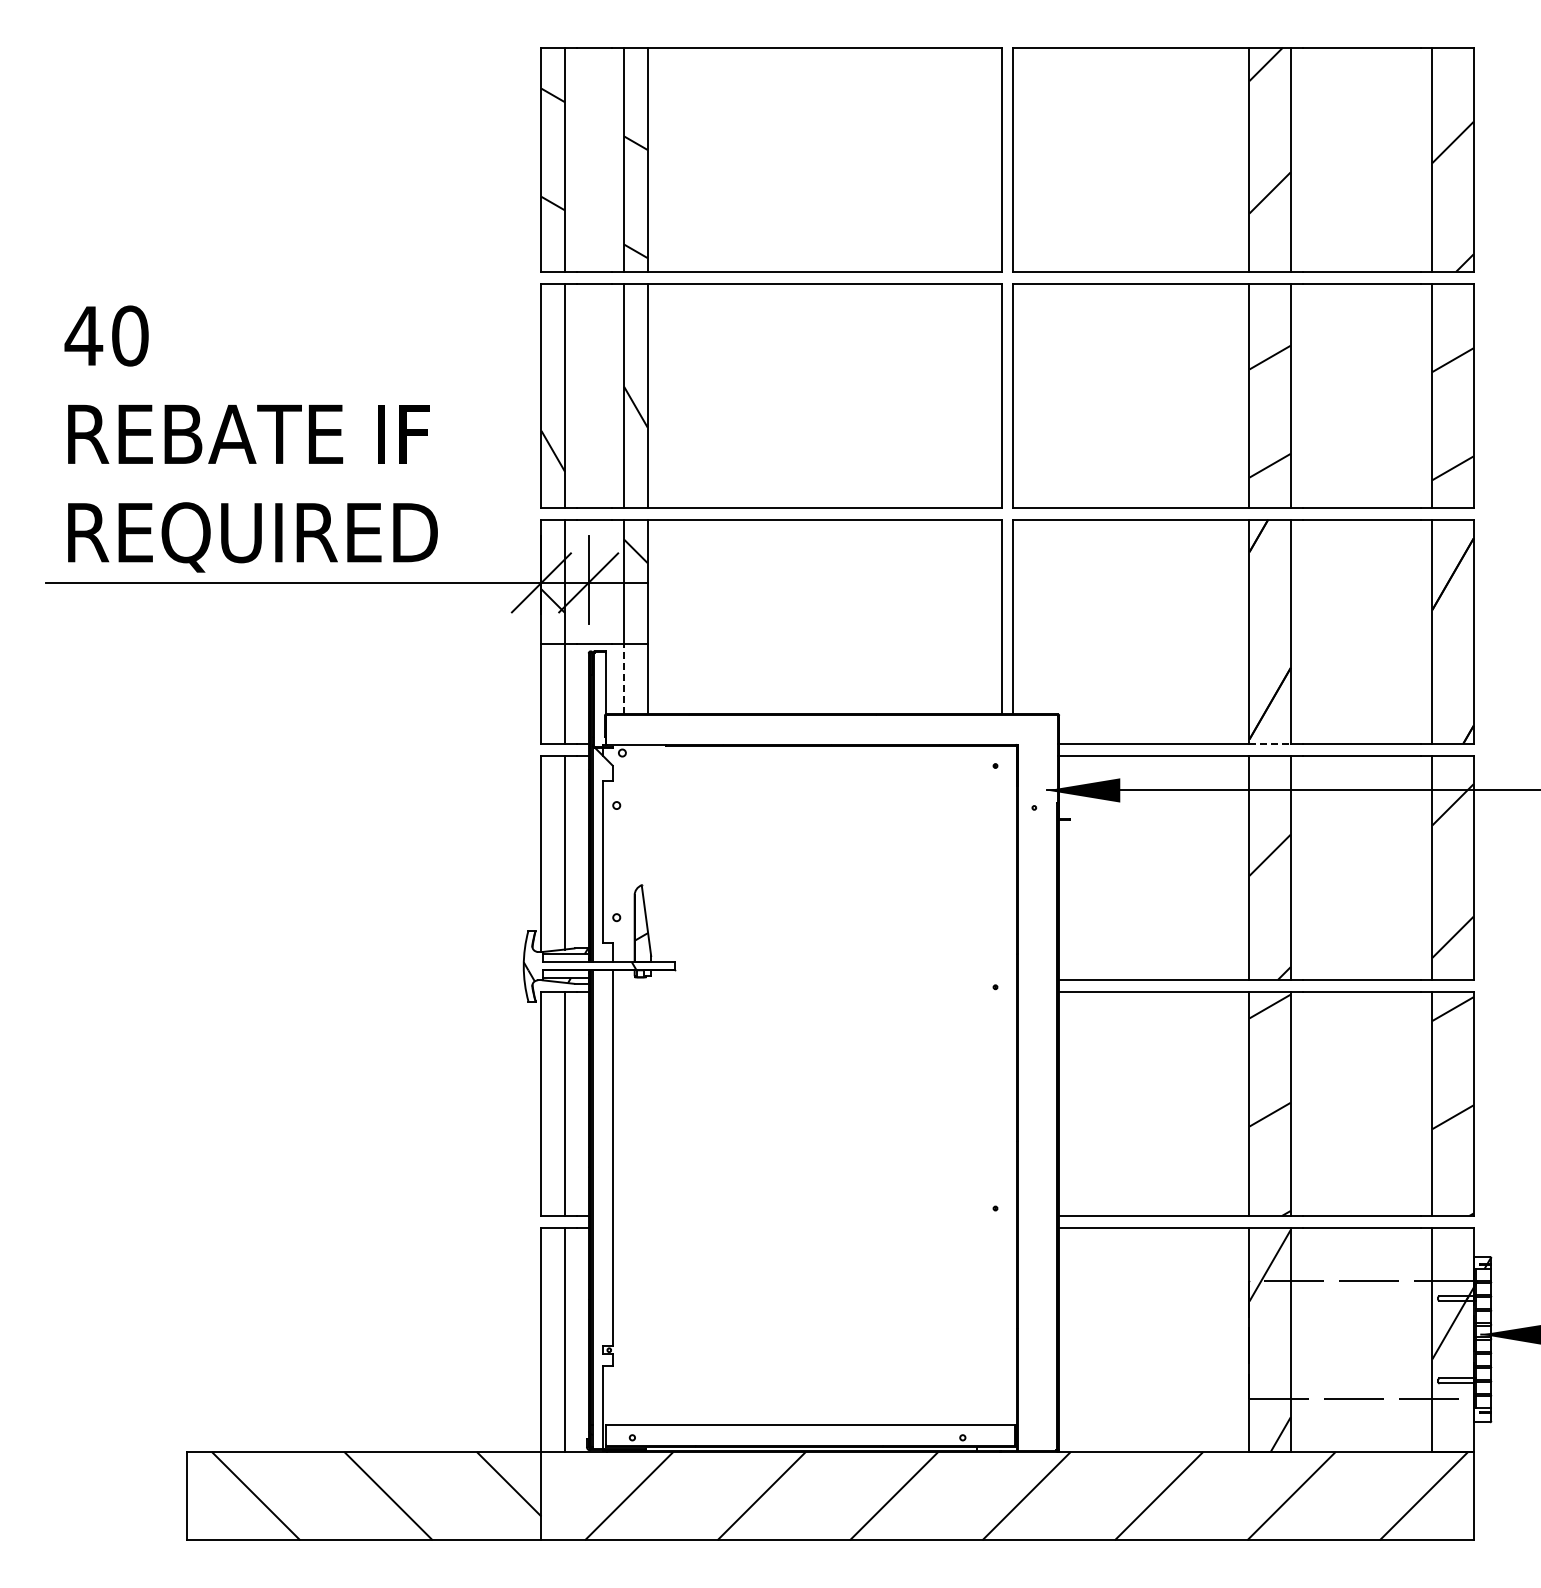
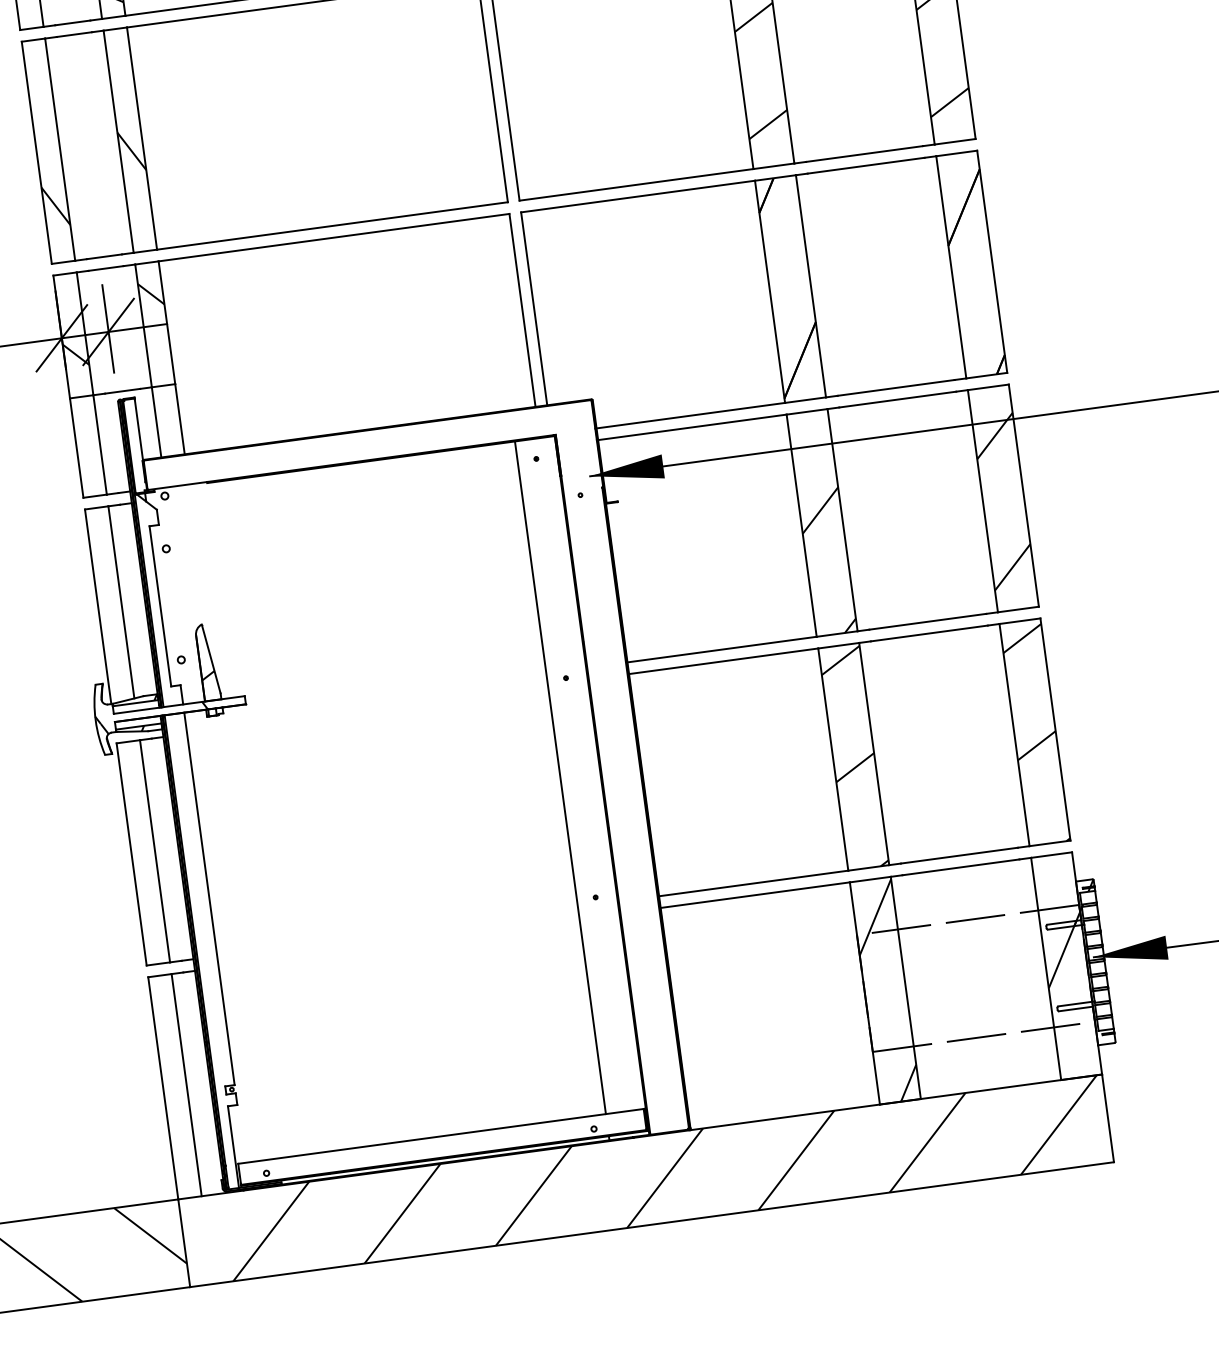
line: (624, 678) -> (156, 421), dashed -> solid
line: (1270, 743) -> (805, 399), dashed -> solid
line: (976, 1084) -> (560, 777), added

